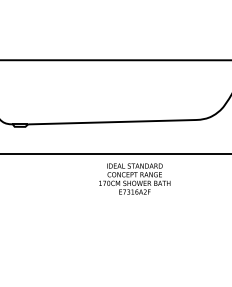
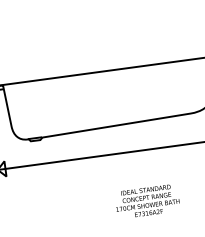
text: (134, 178) -> (147, 201), moved

